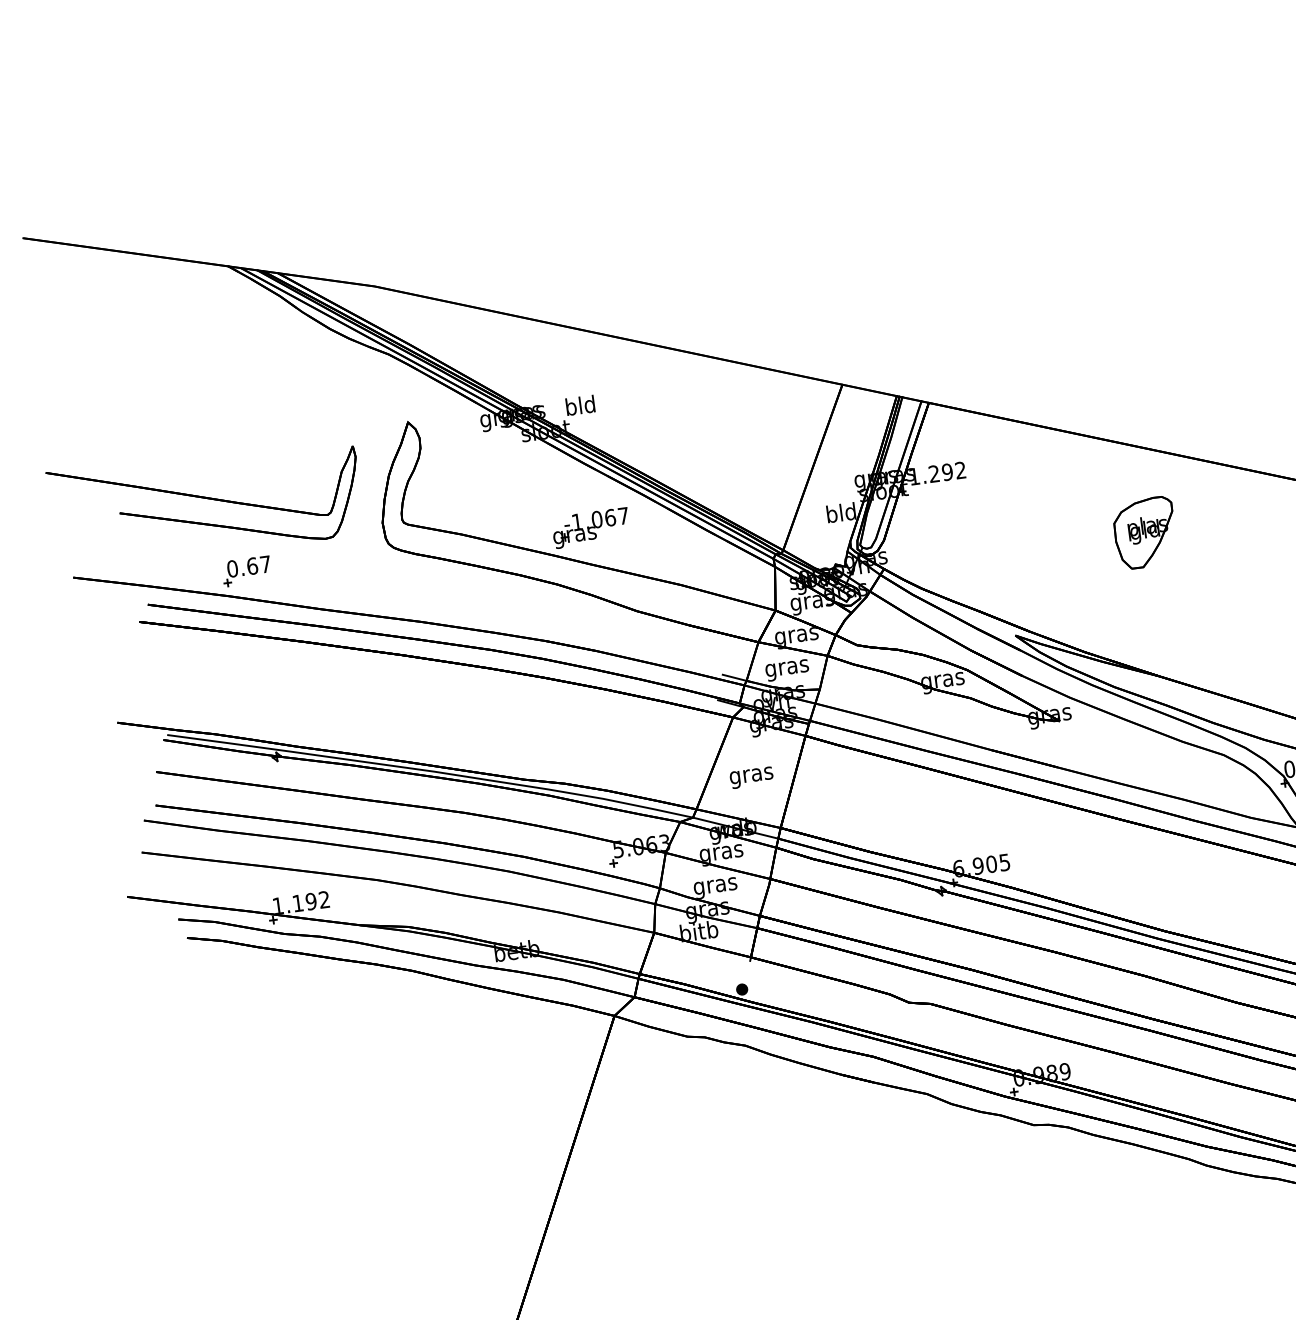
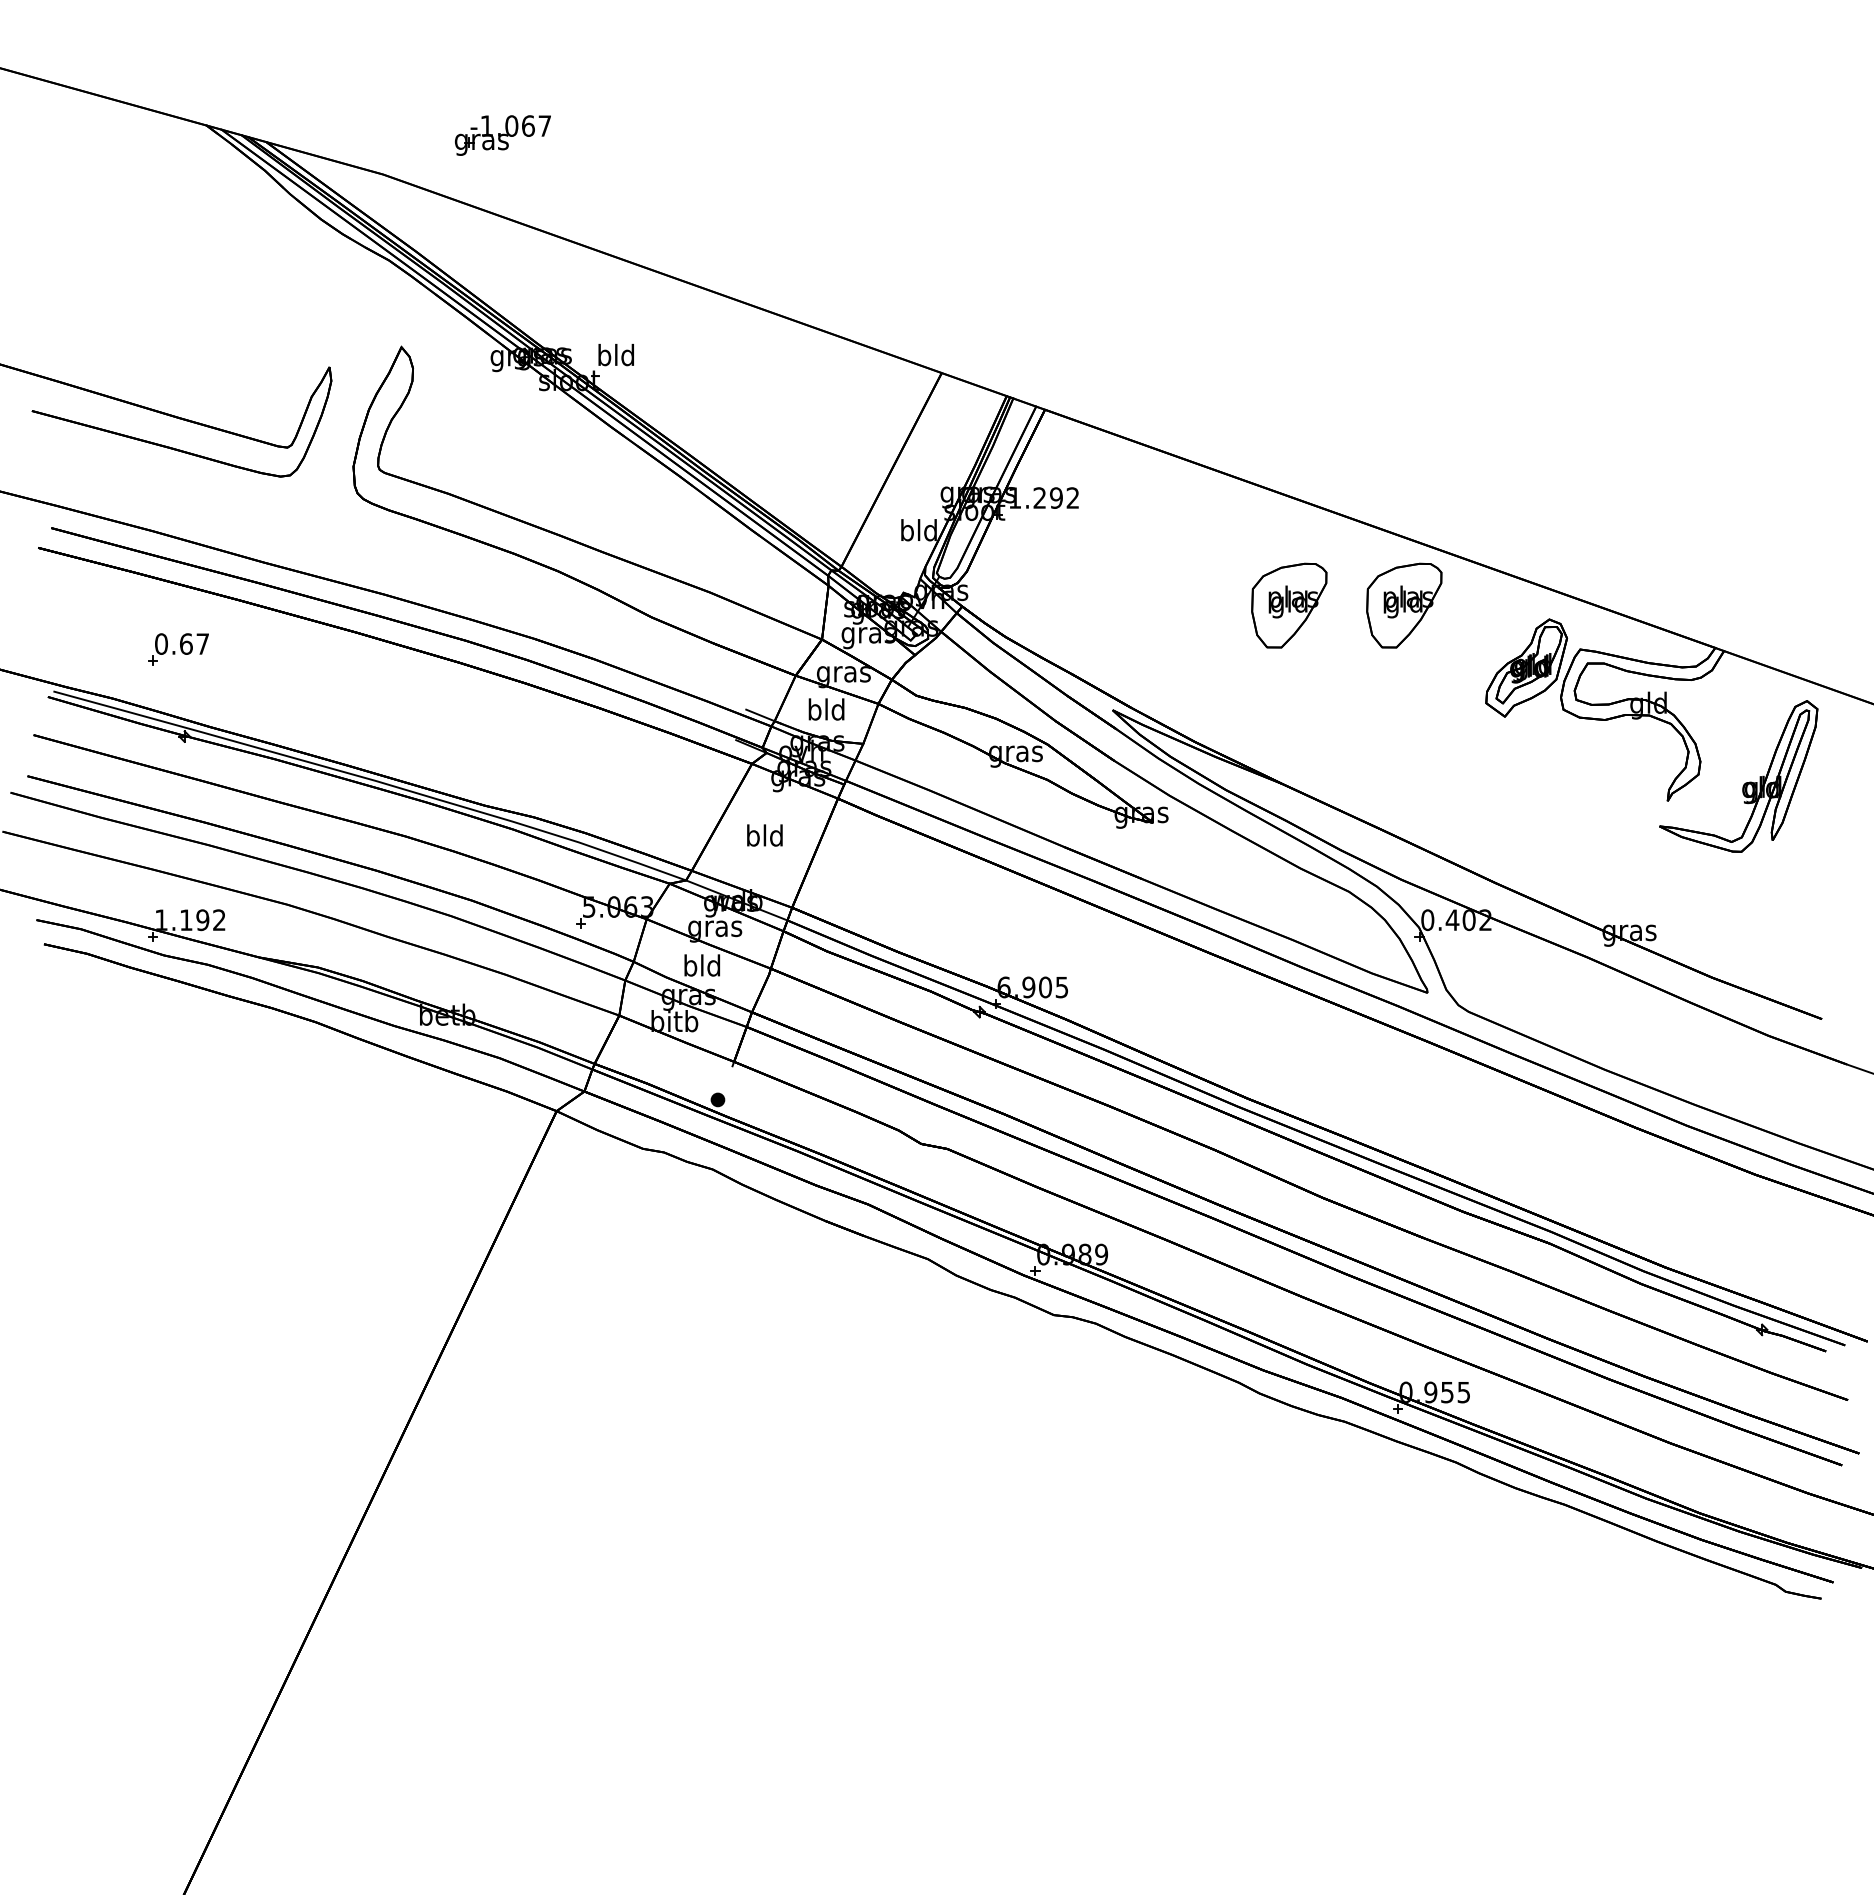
part: (1237, 520) -> (1404, 605), added
part: (590, 528) -> (502, 135), moved
part: (246, 571) -> (178, 649), moved
text: (787, 668) -> (826, 712), gras -> bld
text: (751, 775) -> (764, 838), gras -> bld
text: (715, 886) -> (702, 968), gras -> bld

